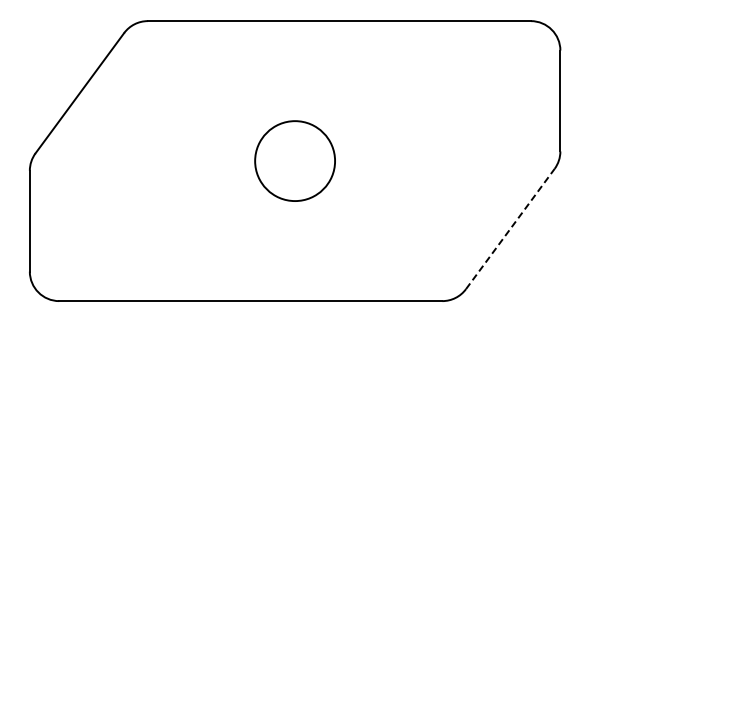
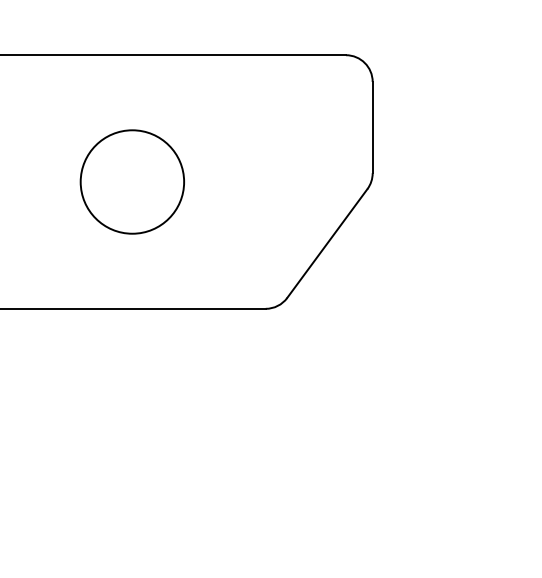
circle: (295, 161) -> (132, 182), size x1.43
line: (510, 229) -> (327, 243), dashed -> solid

